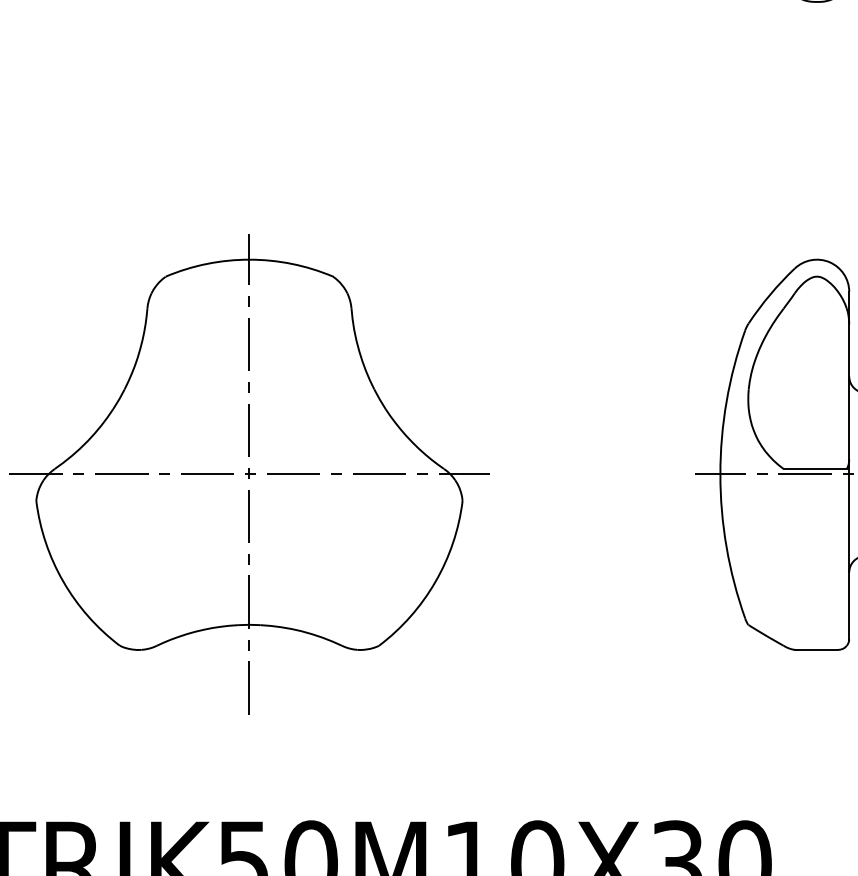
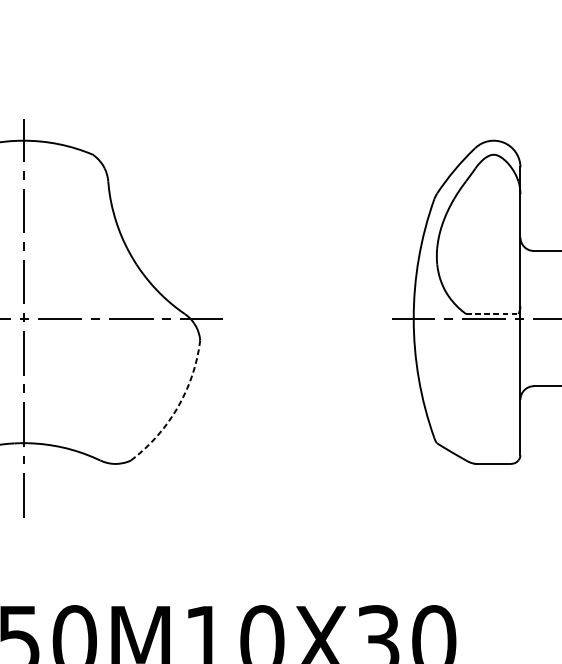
line: (815, 468) -> (492, 313), solid -> dashed
arc: (435, 581) -> (177, 407), solid -> dashed

